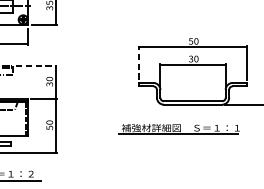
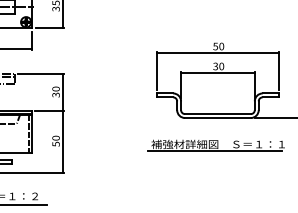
line: (138, 62) -> (156, 70), dashed -> solid
line: (36, 66) -> (41, 74), dashed -> solid
part: (178, 129) -> (215, 145), moved

